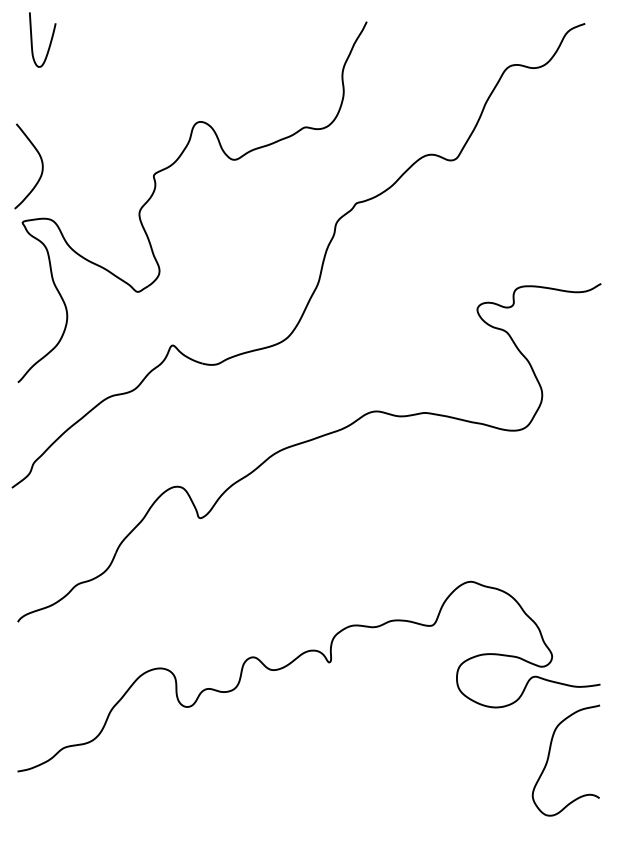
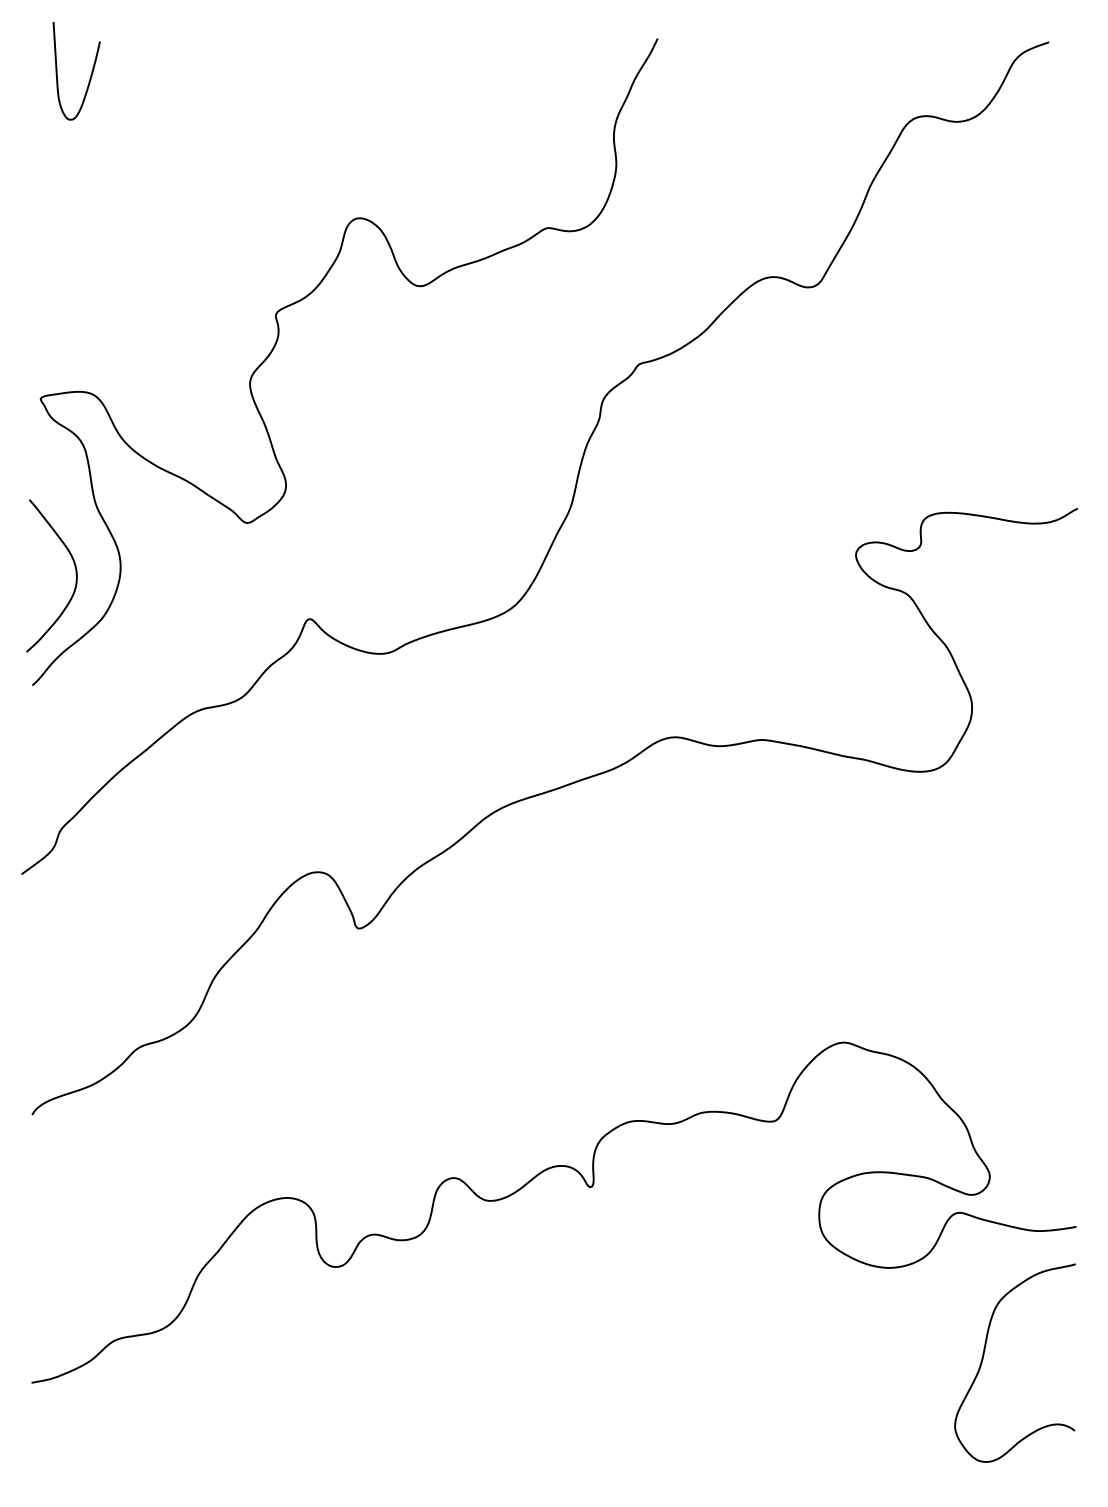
curve: (41, 166) -> (74, 576), moved

